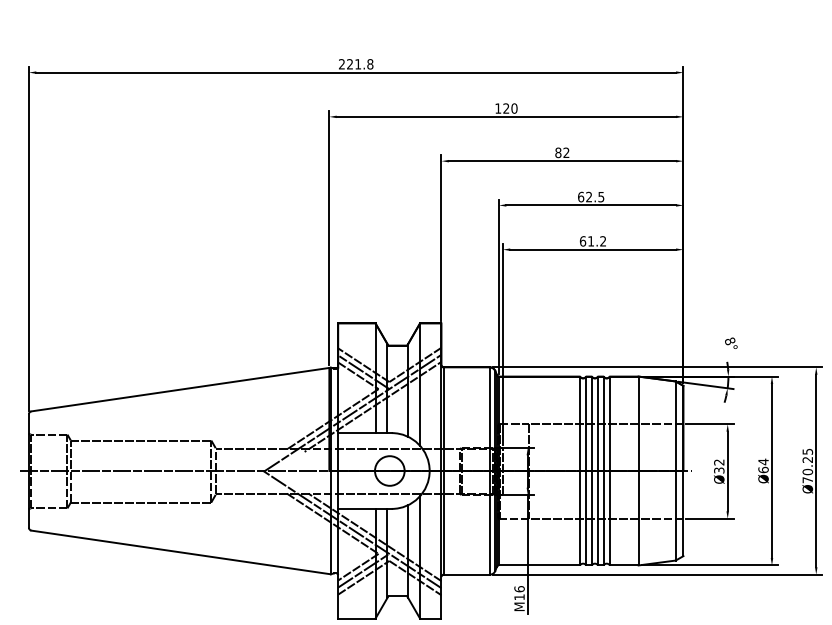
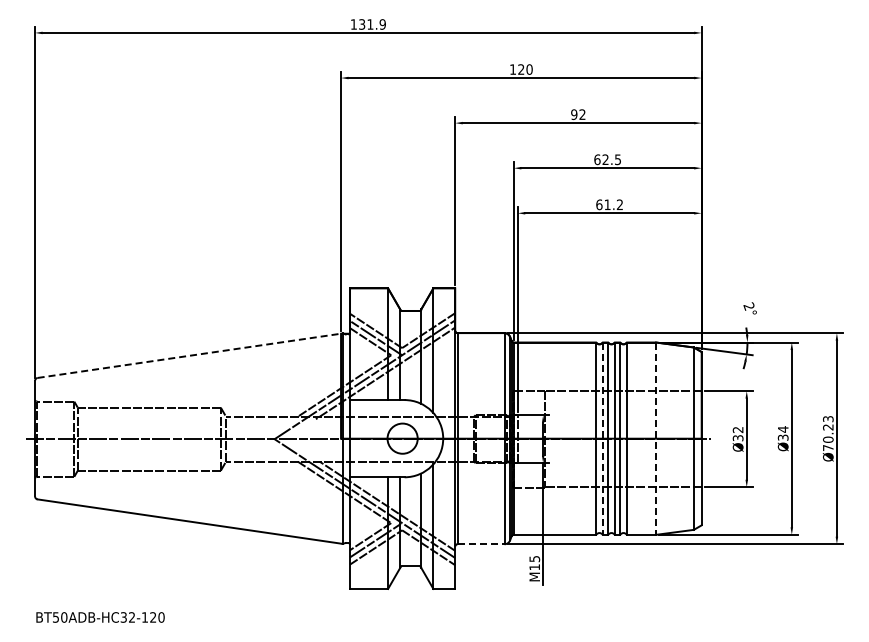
text: (355, 64) -> (367, 24), 221.8 -> 131.9
text: (558, 152) -> (574, 114), 82 -> 92
text: (729, 341) -> (748, 306), 8° -> 2°
line: (181, 389) -> (190, 355), solid -> dashed
text: (807, 451) -> (827, 418), Ø70.25 -> Ø70.23
text: (762, 469) -> (782, 437), Ø64 -> Ø34
line: (586, 471) -> (602, 439), solid -> dashed
line: (639, 471) -> (656, 439), solid -> dashed
line: (467, 574) -> (481, 544), solid -> dashed
text: (519, 588) -> (534, 558), M16 -> M15

